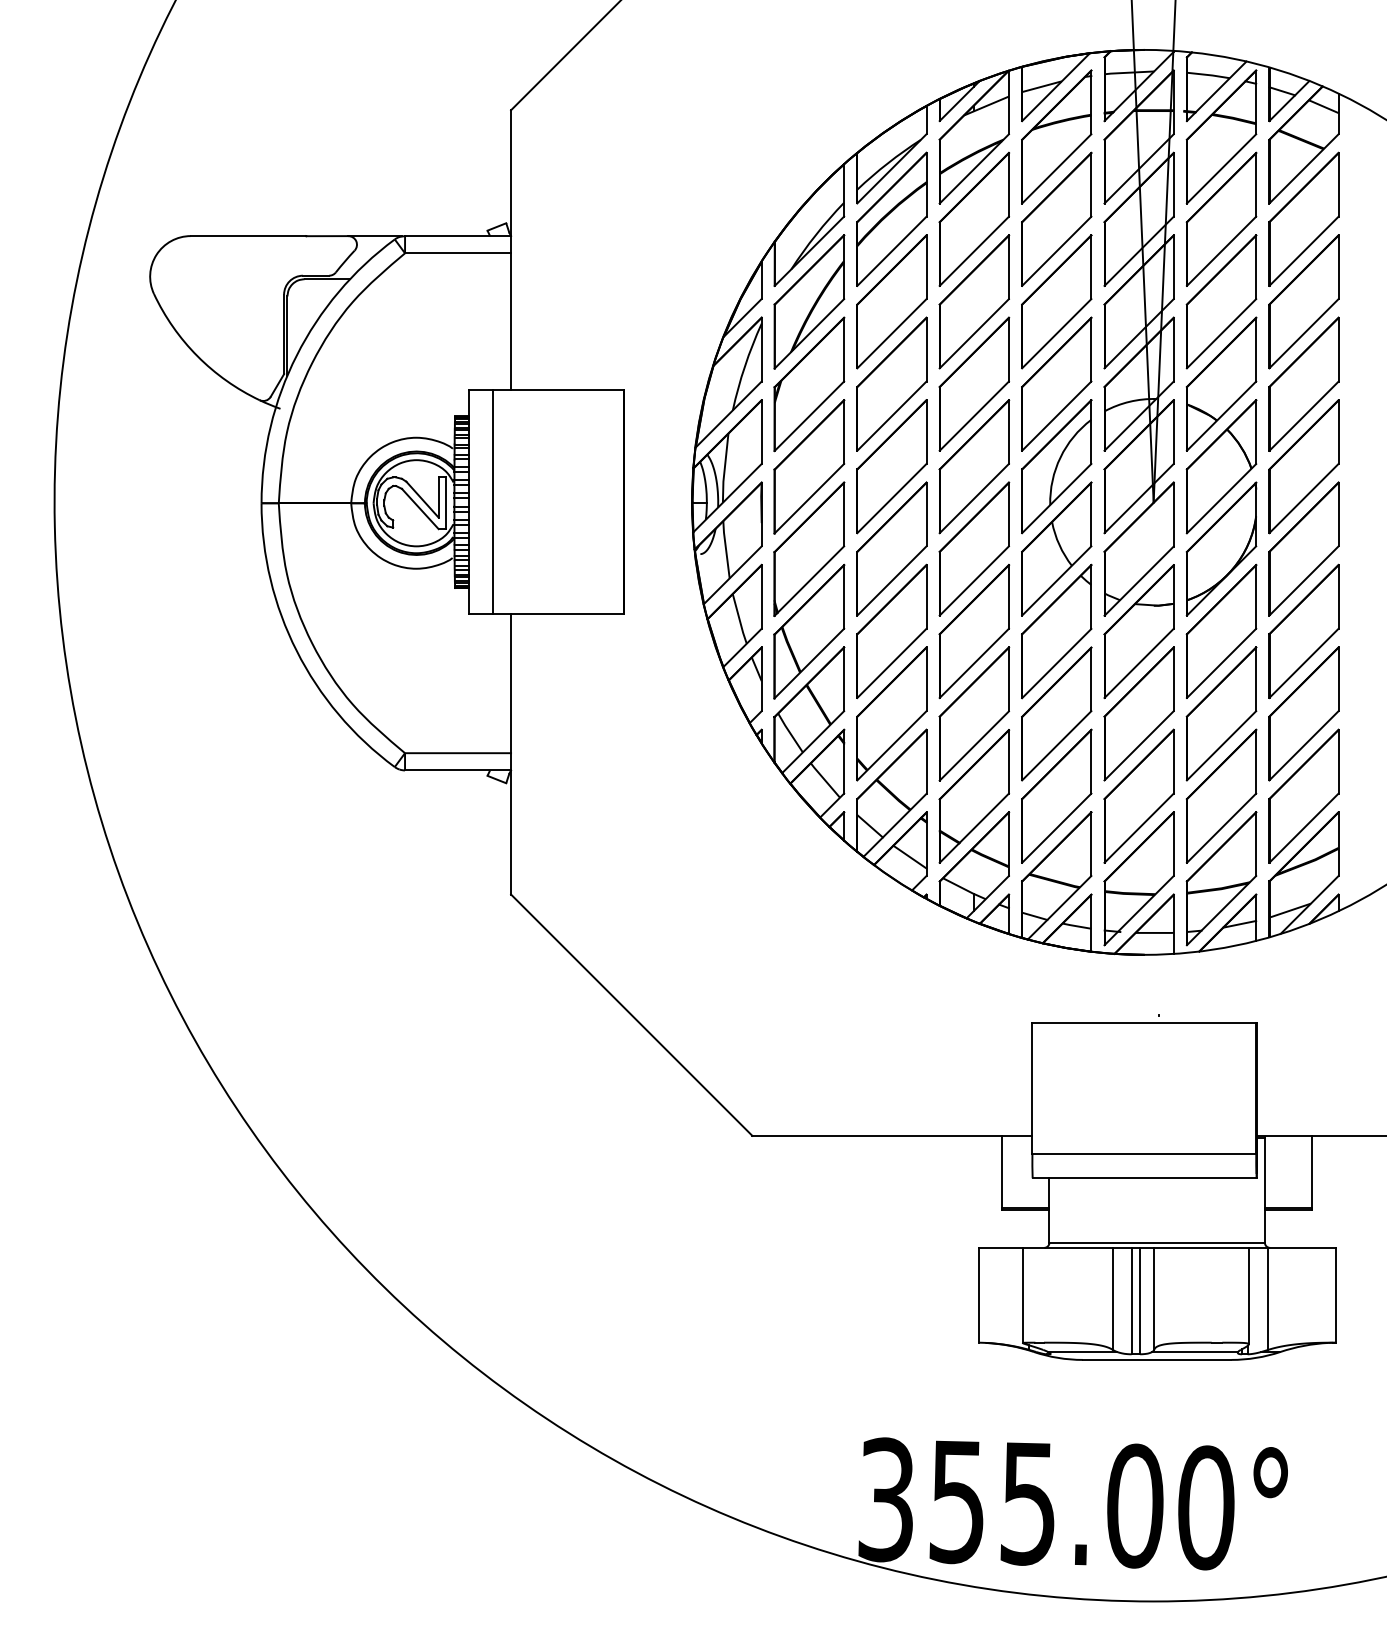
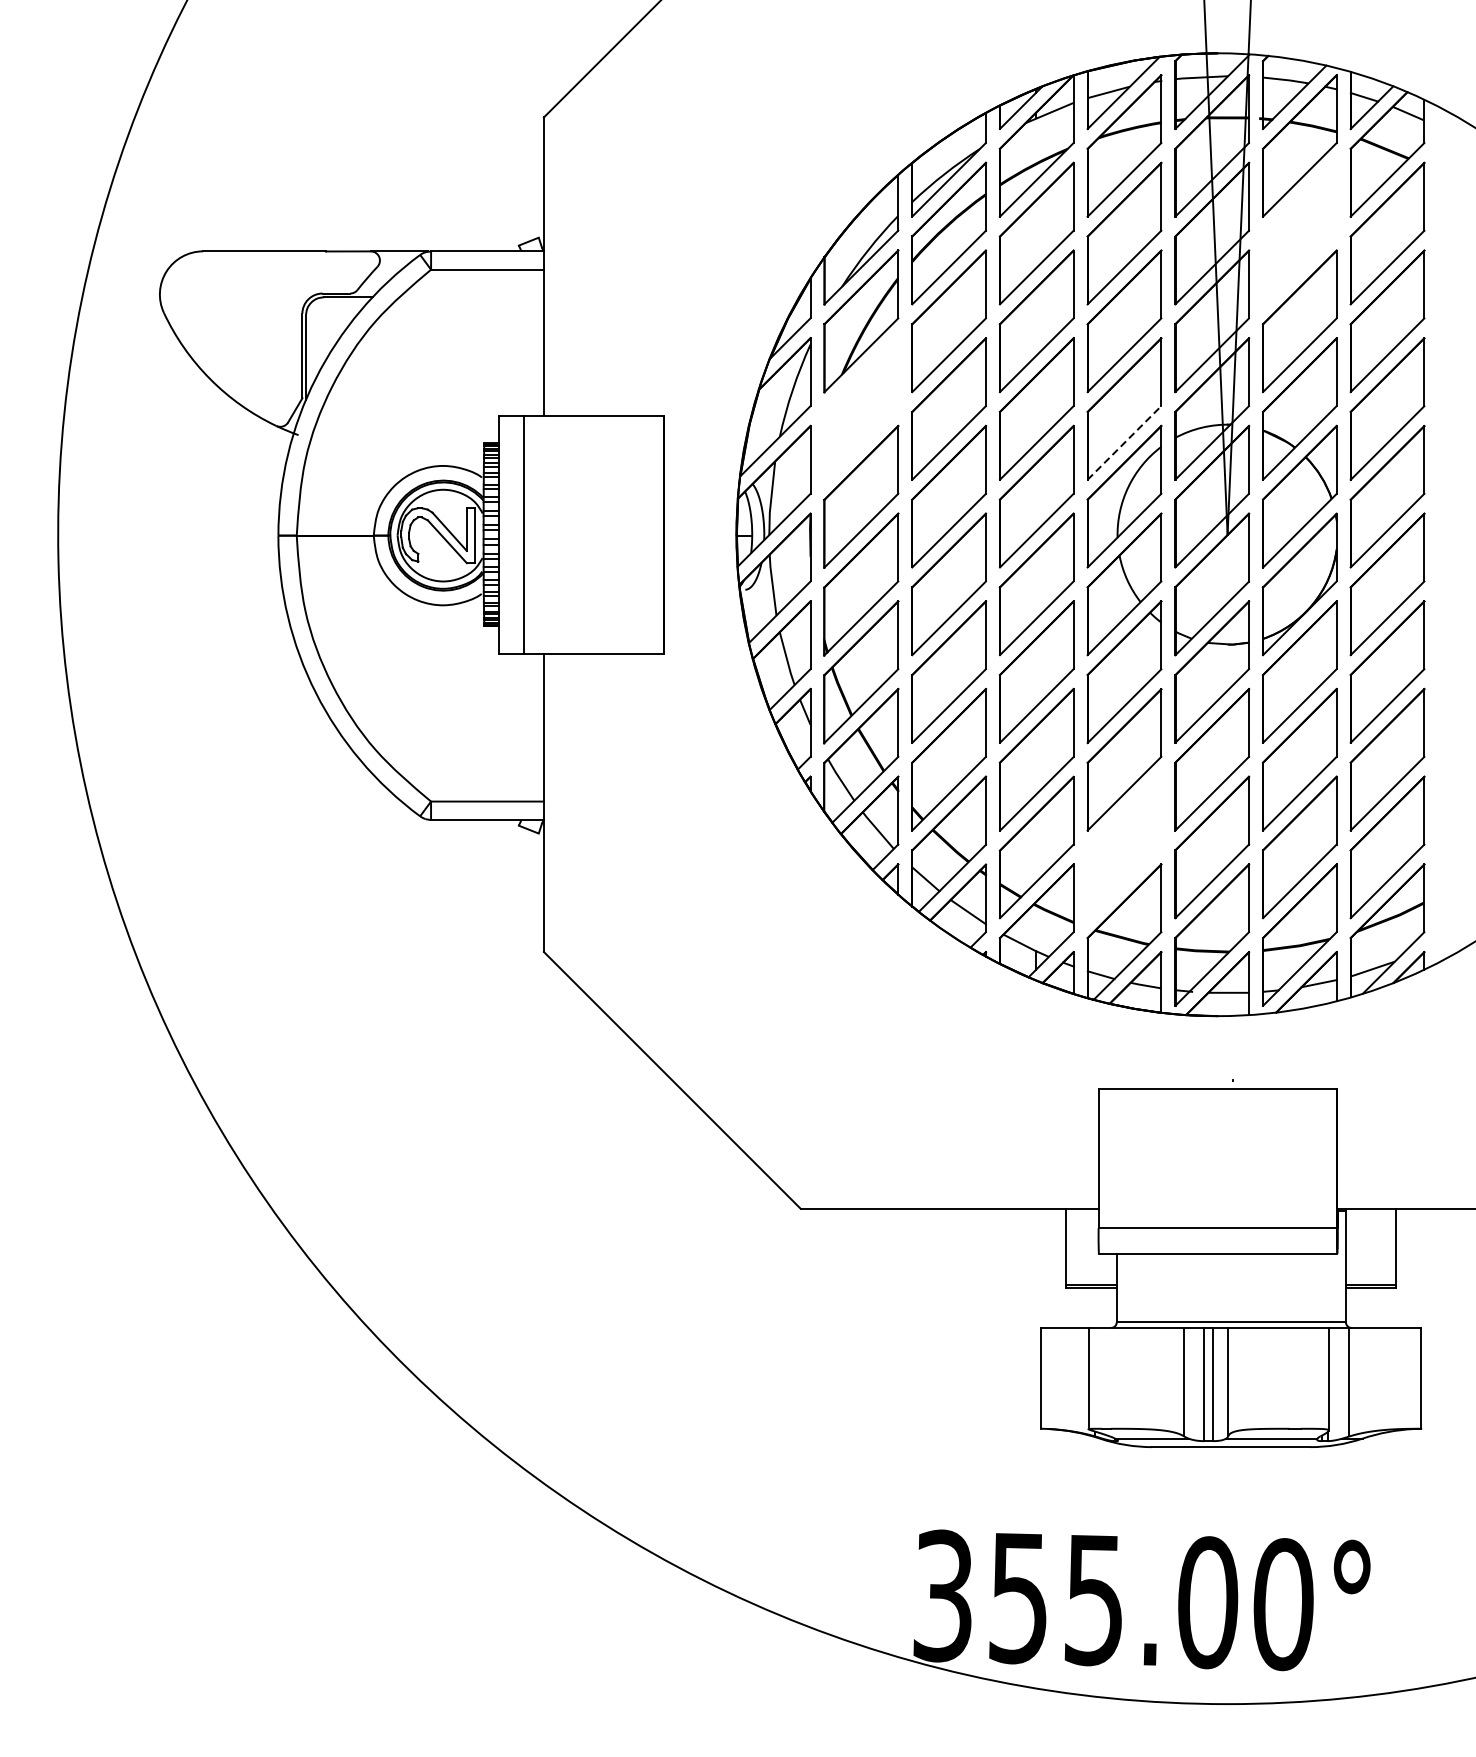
part: (1221, 218) -> (1299, 232), removed
part: (809, 384) -> (861, 409), removed
line: (1056, 416) -> (1124, 443), solid -> dashed
part: (1056, 795) -> (1124, 846), removed

